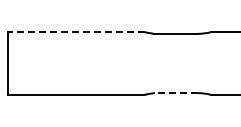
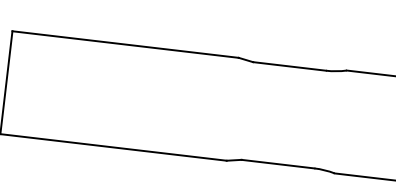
line: (76, 32) -> (125, 44), dashed -> solid
line: (175, 93) -> (277, 164), dashed -> solid

